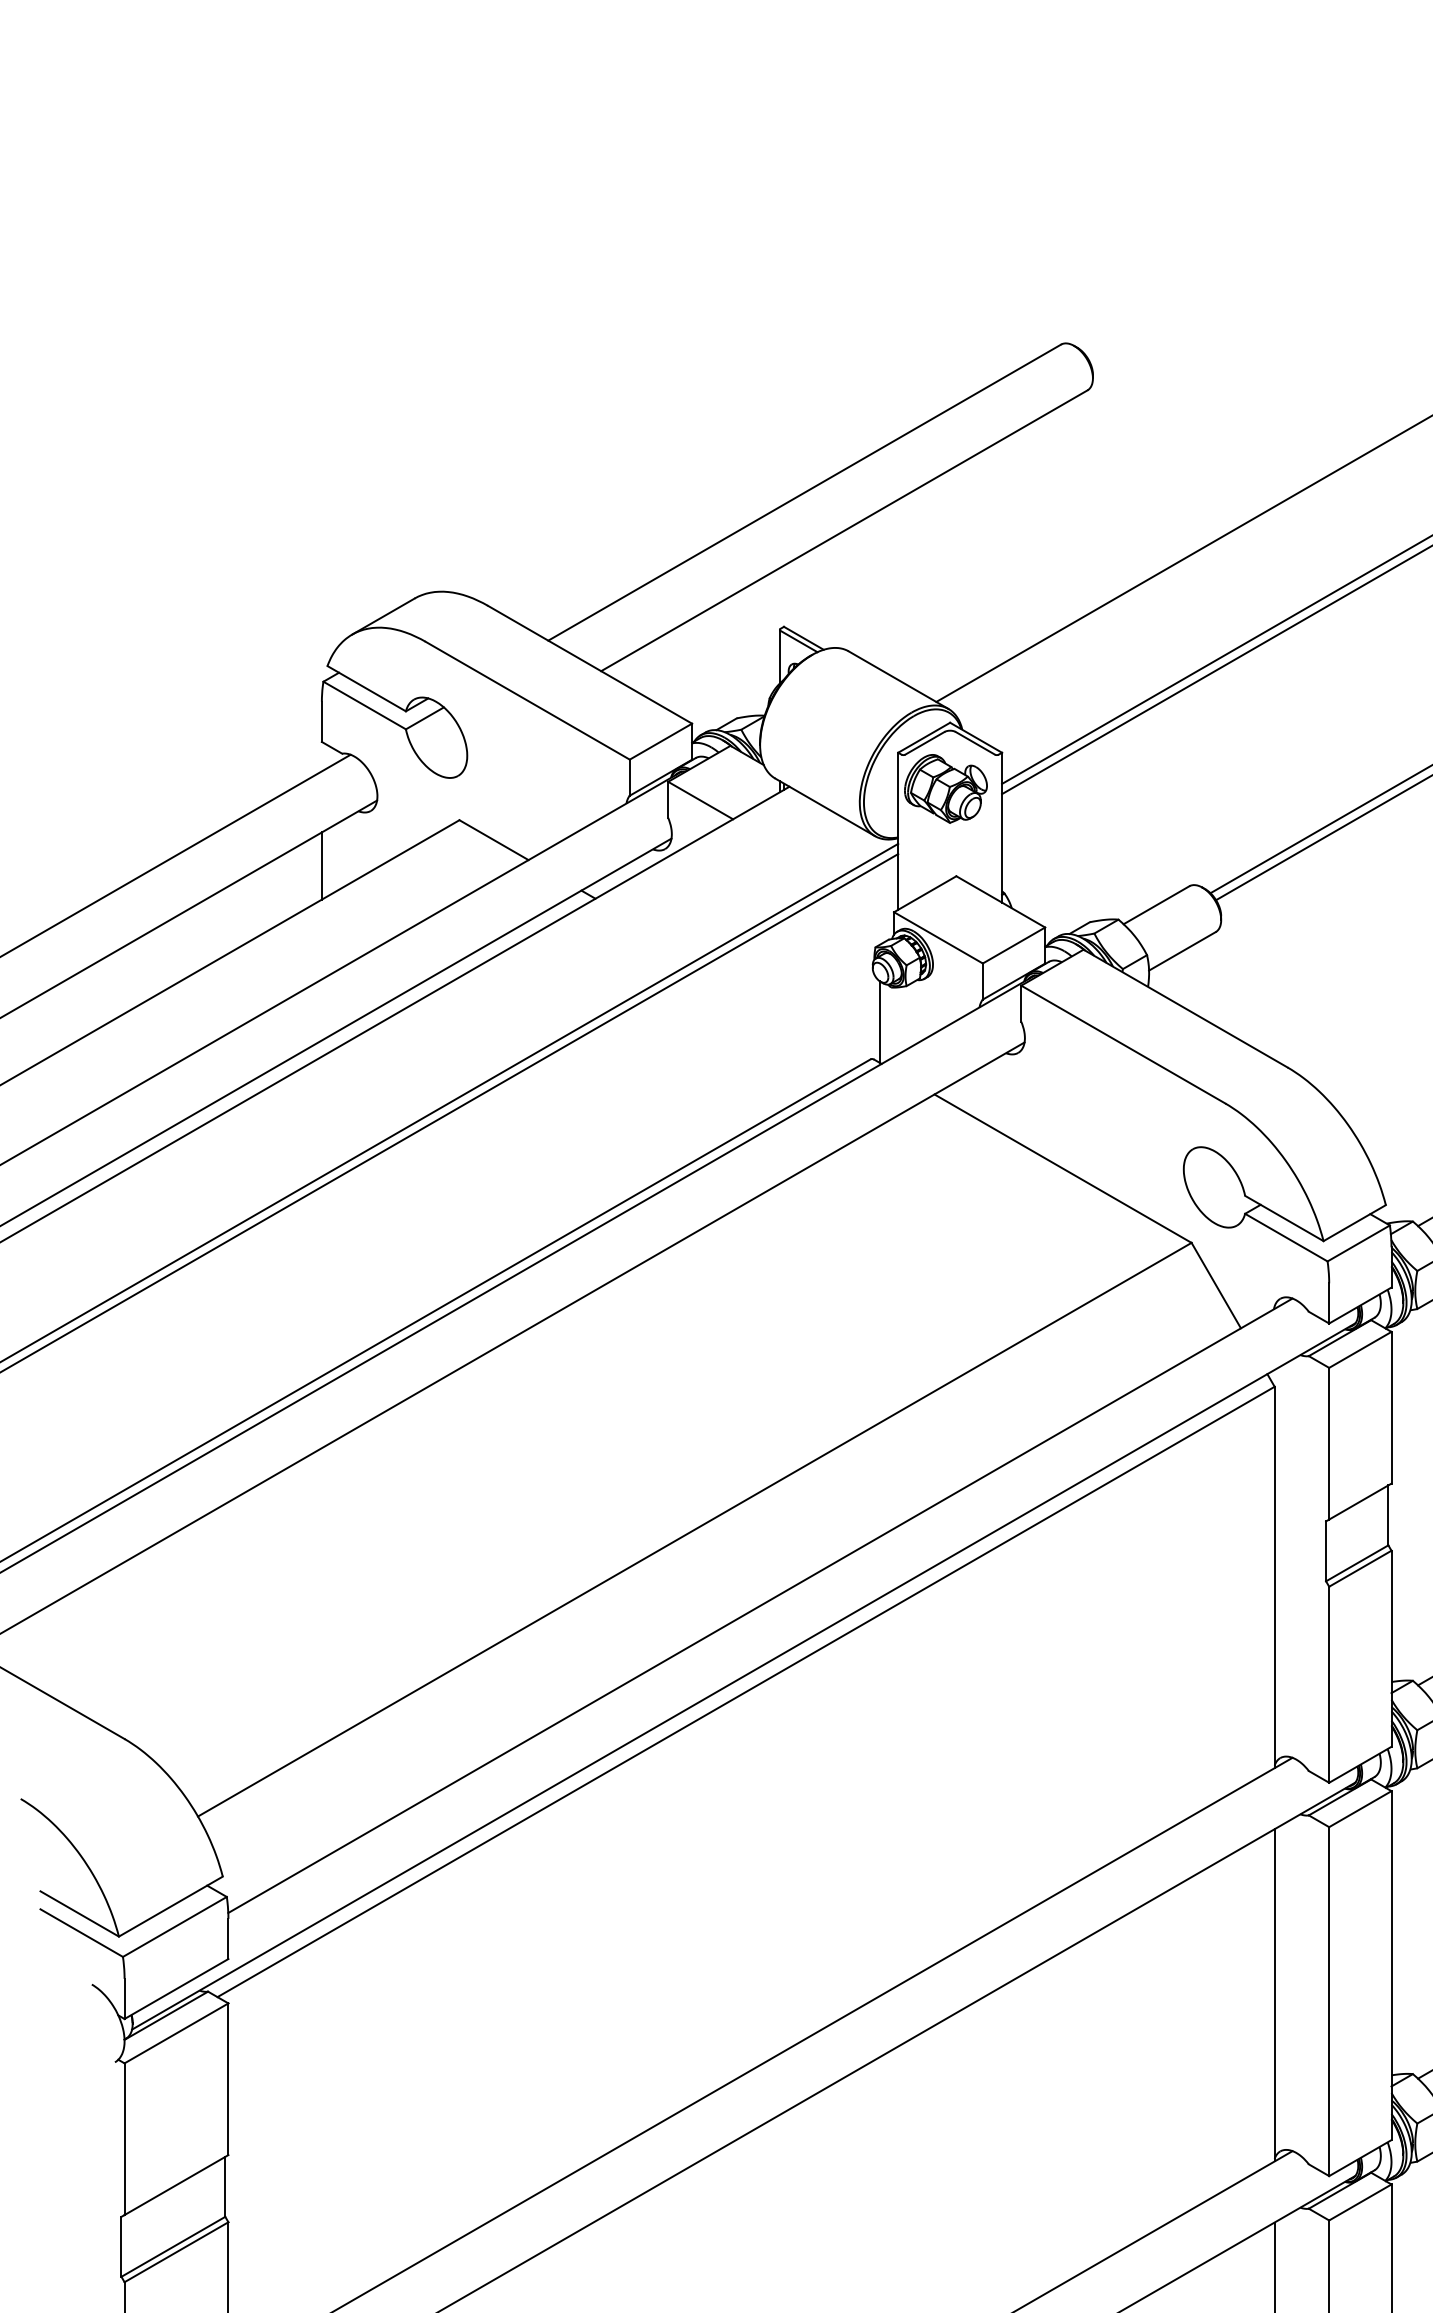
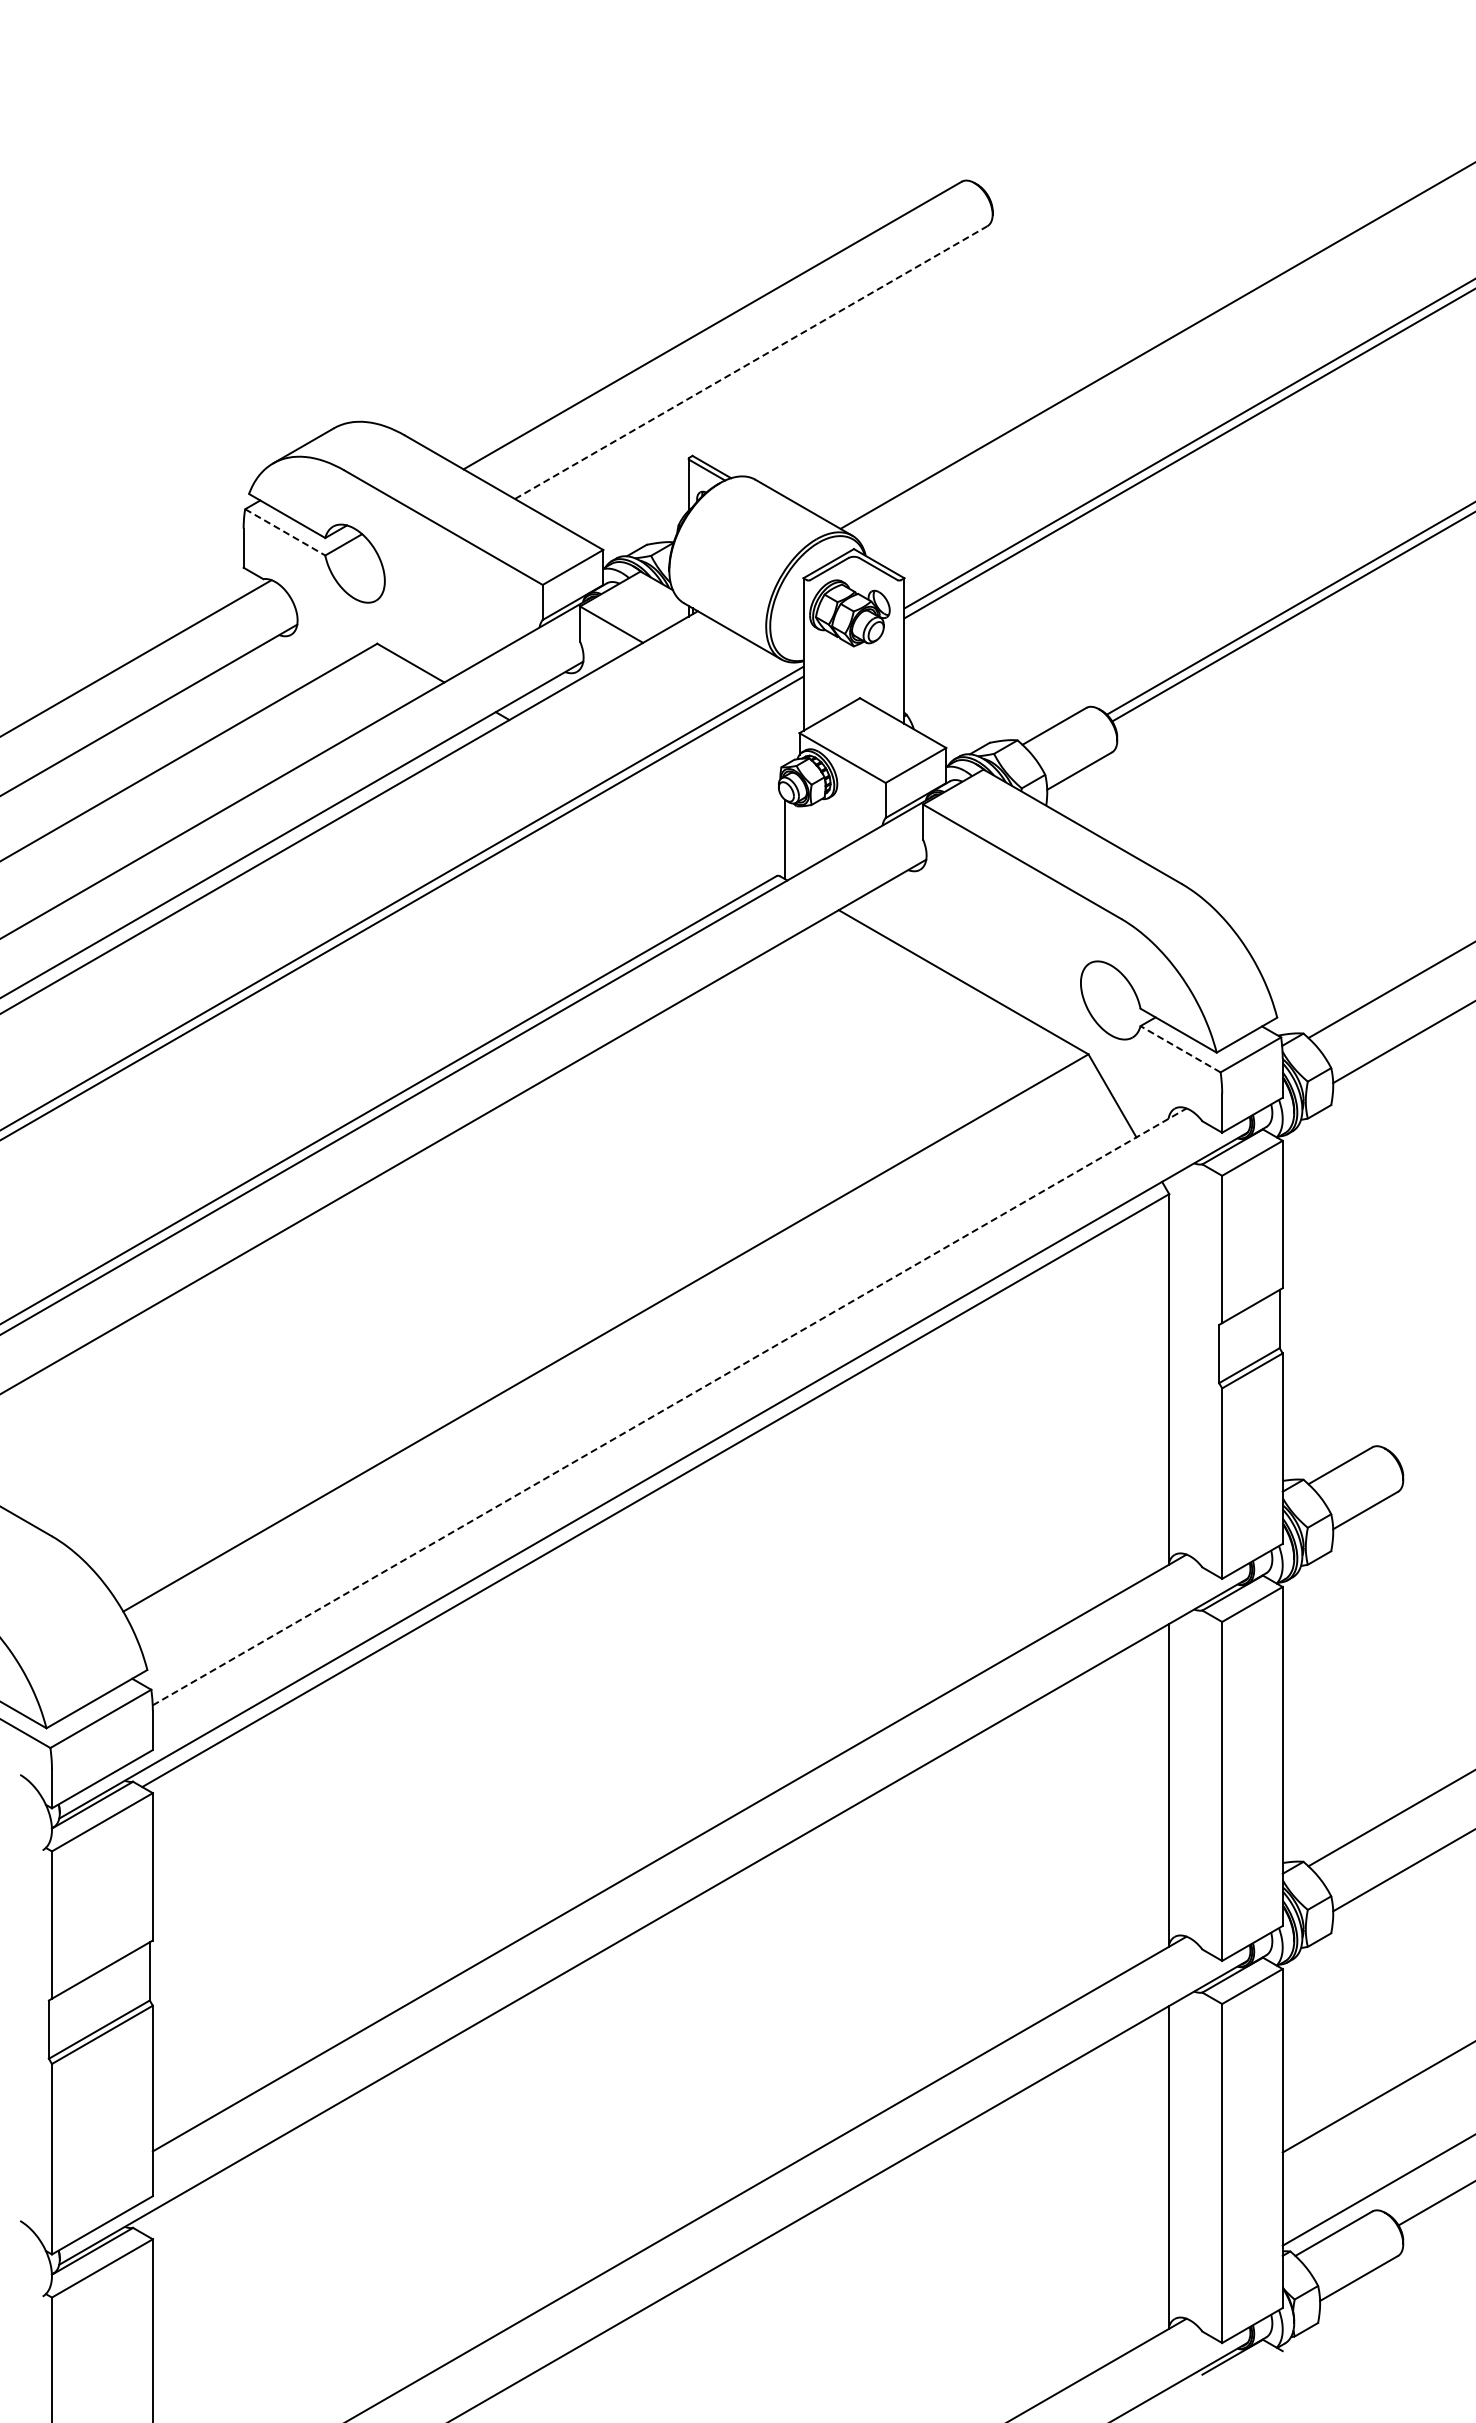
line: (844, 530) -> (751, 362), solid -> dashed
line: (364, 705) -> (285, 532), solid -> dashed
line: (321, 865) -> (243, 687), removed
line: (1286, 1237) -> (1180, 1049), solid -> dashed
line: (760, 1605) -> (669, 1406), solid -> dashed

